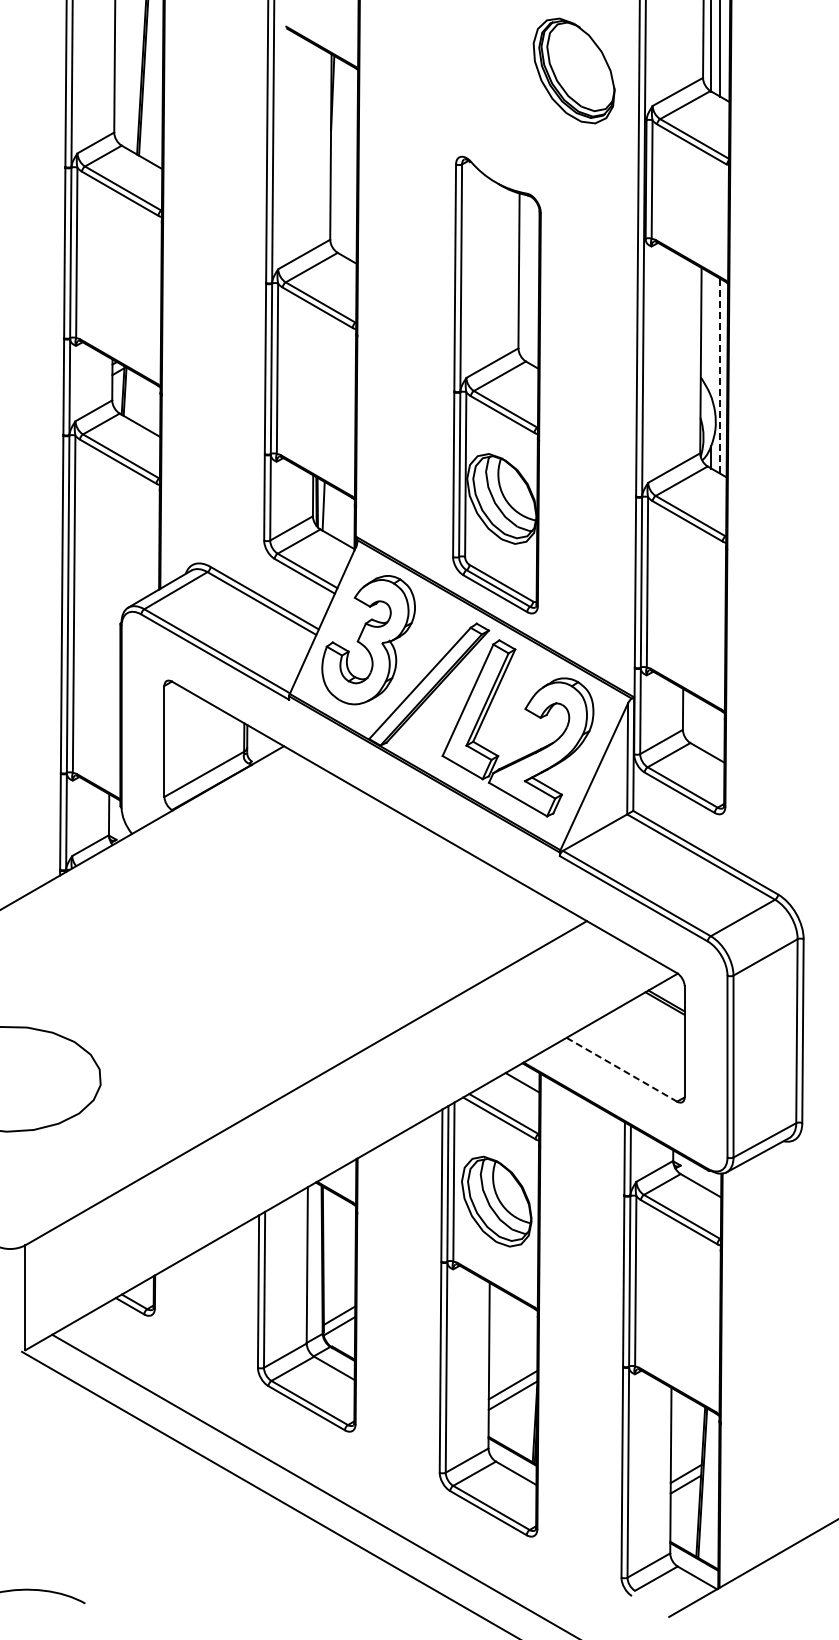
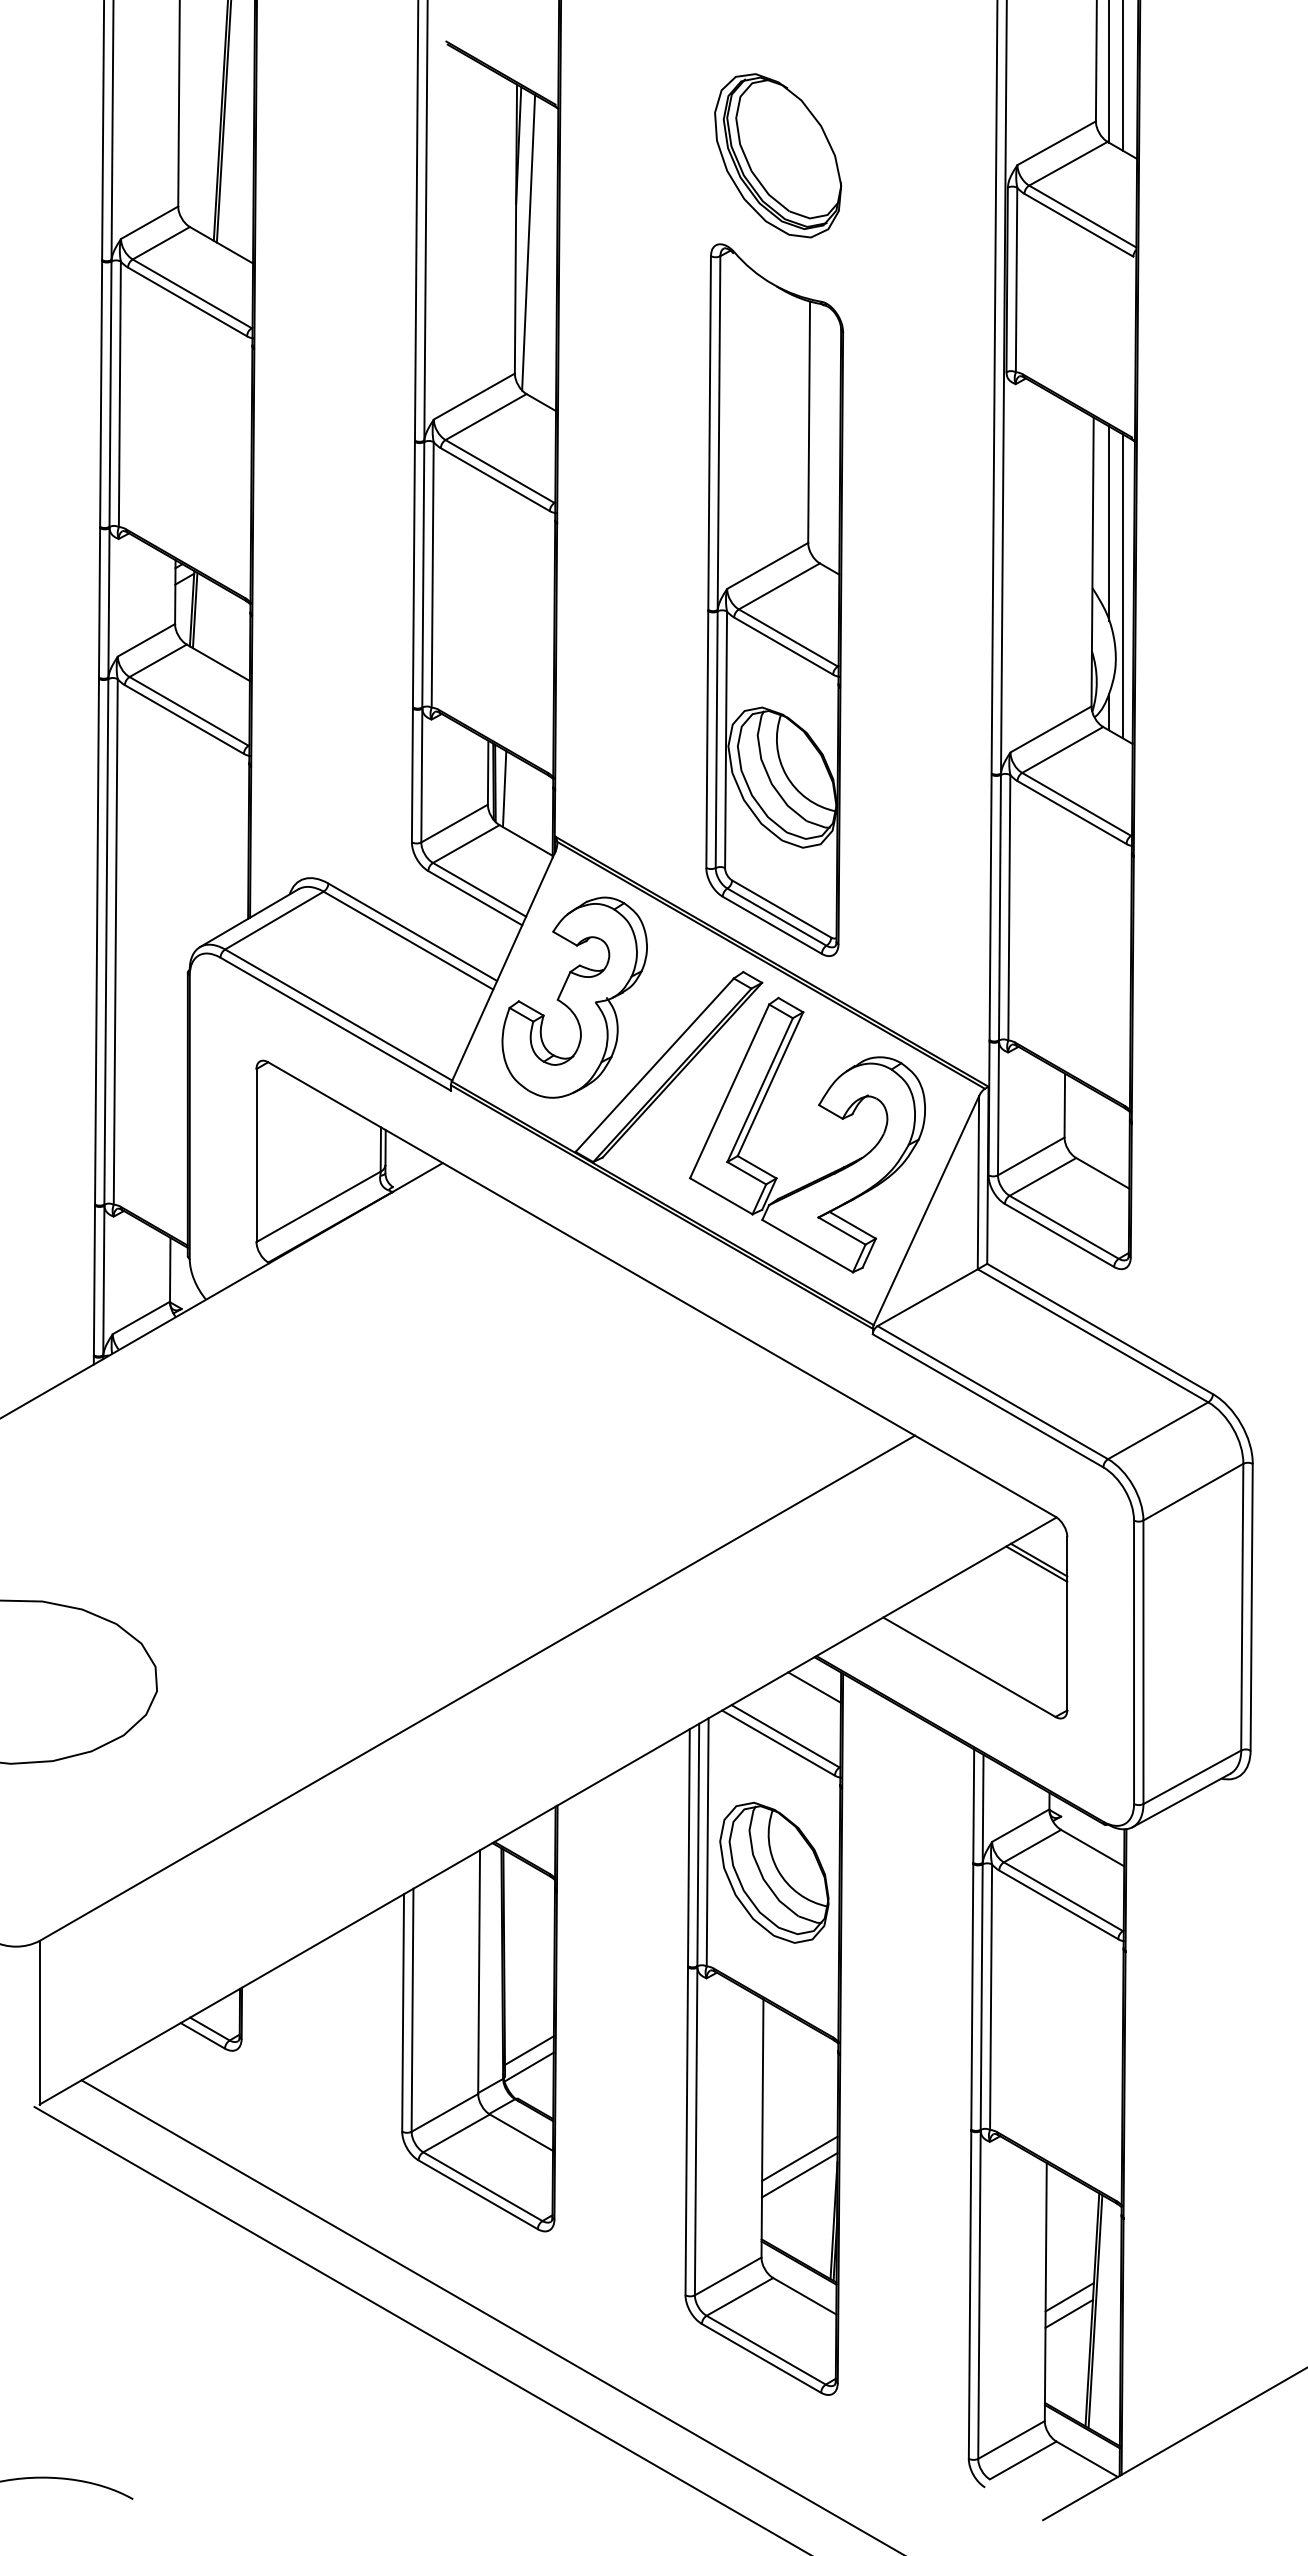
part: (573, 70) -> (777, 155), moved
line: (338, 155) -> (527, 242), added
line: (711, 335) -> (1109, 522), added
line: (720, 376) -> (1123, 586), dashed -> solid
line: (621, 1069) -> (968, 1666), dashed -> solid

